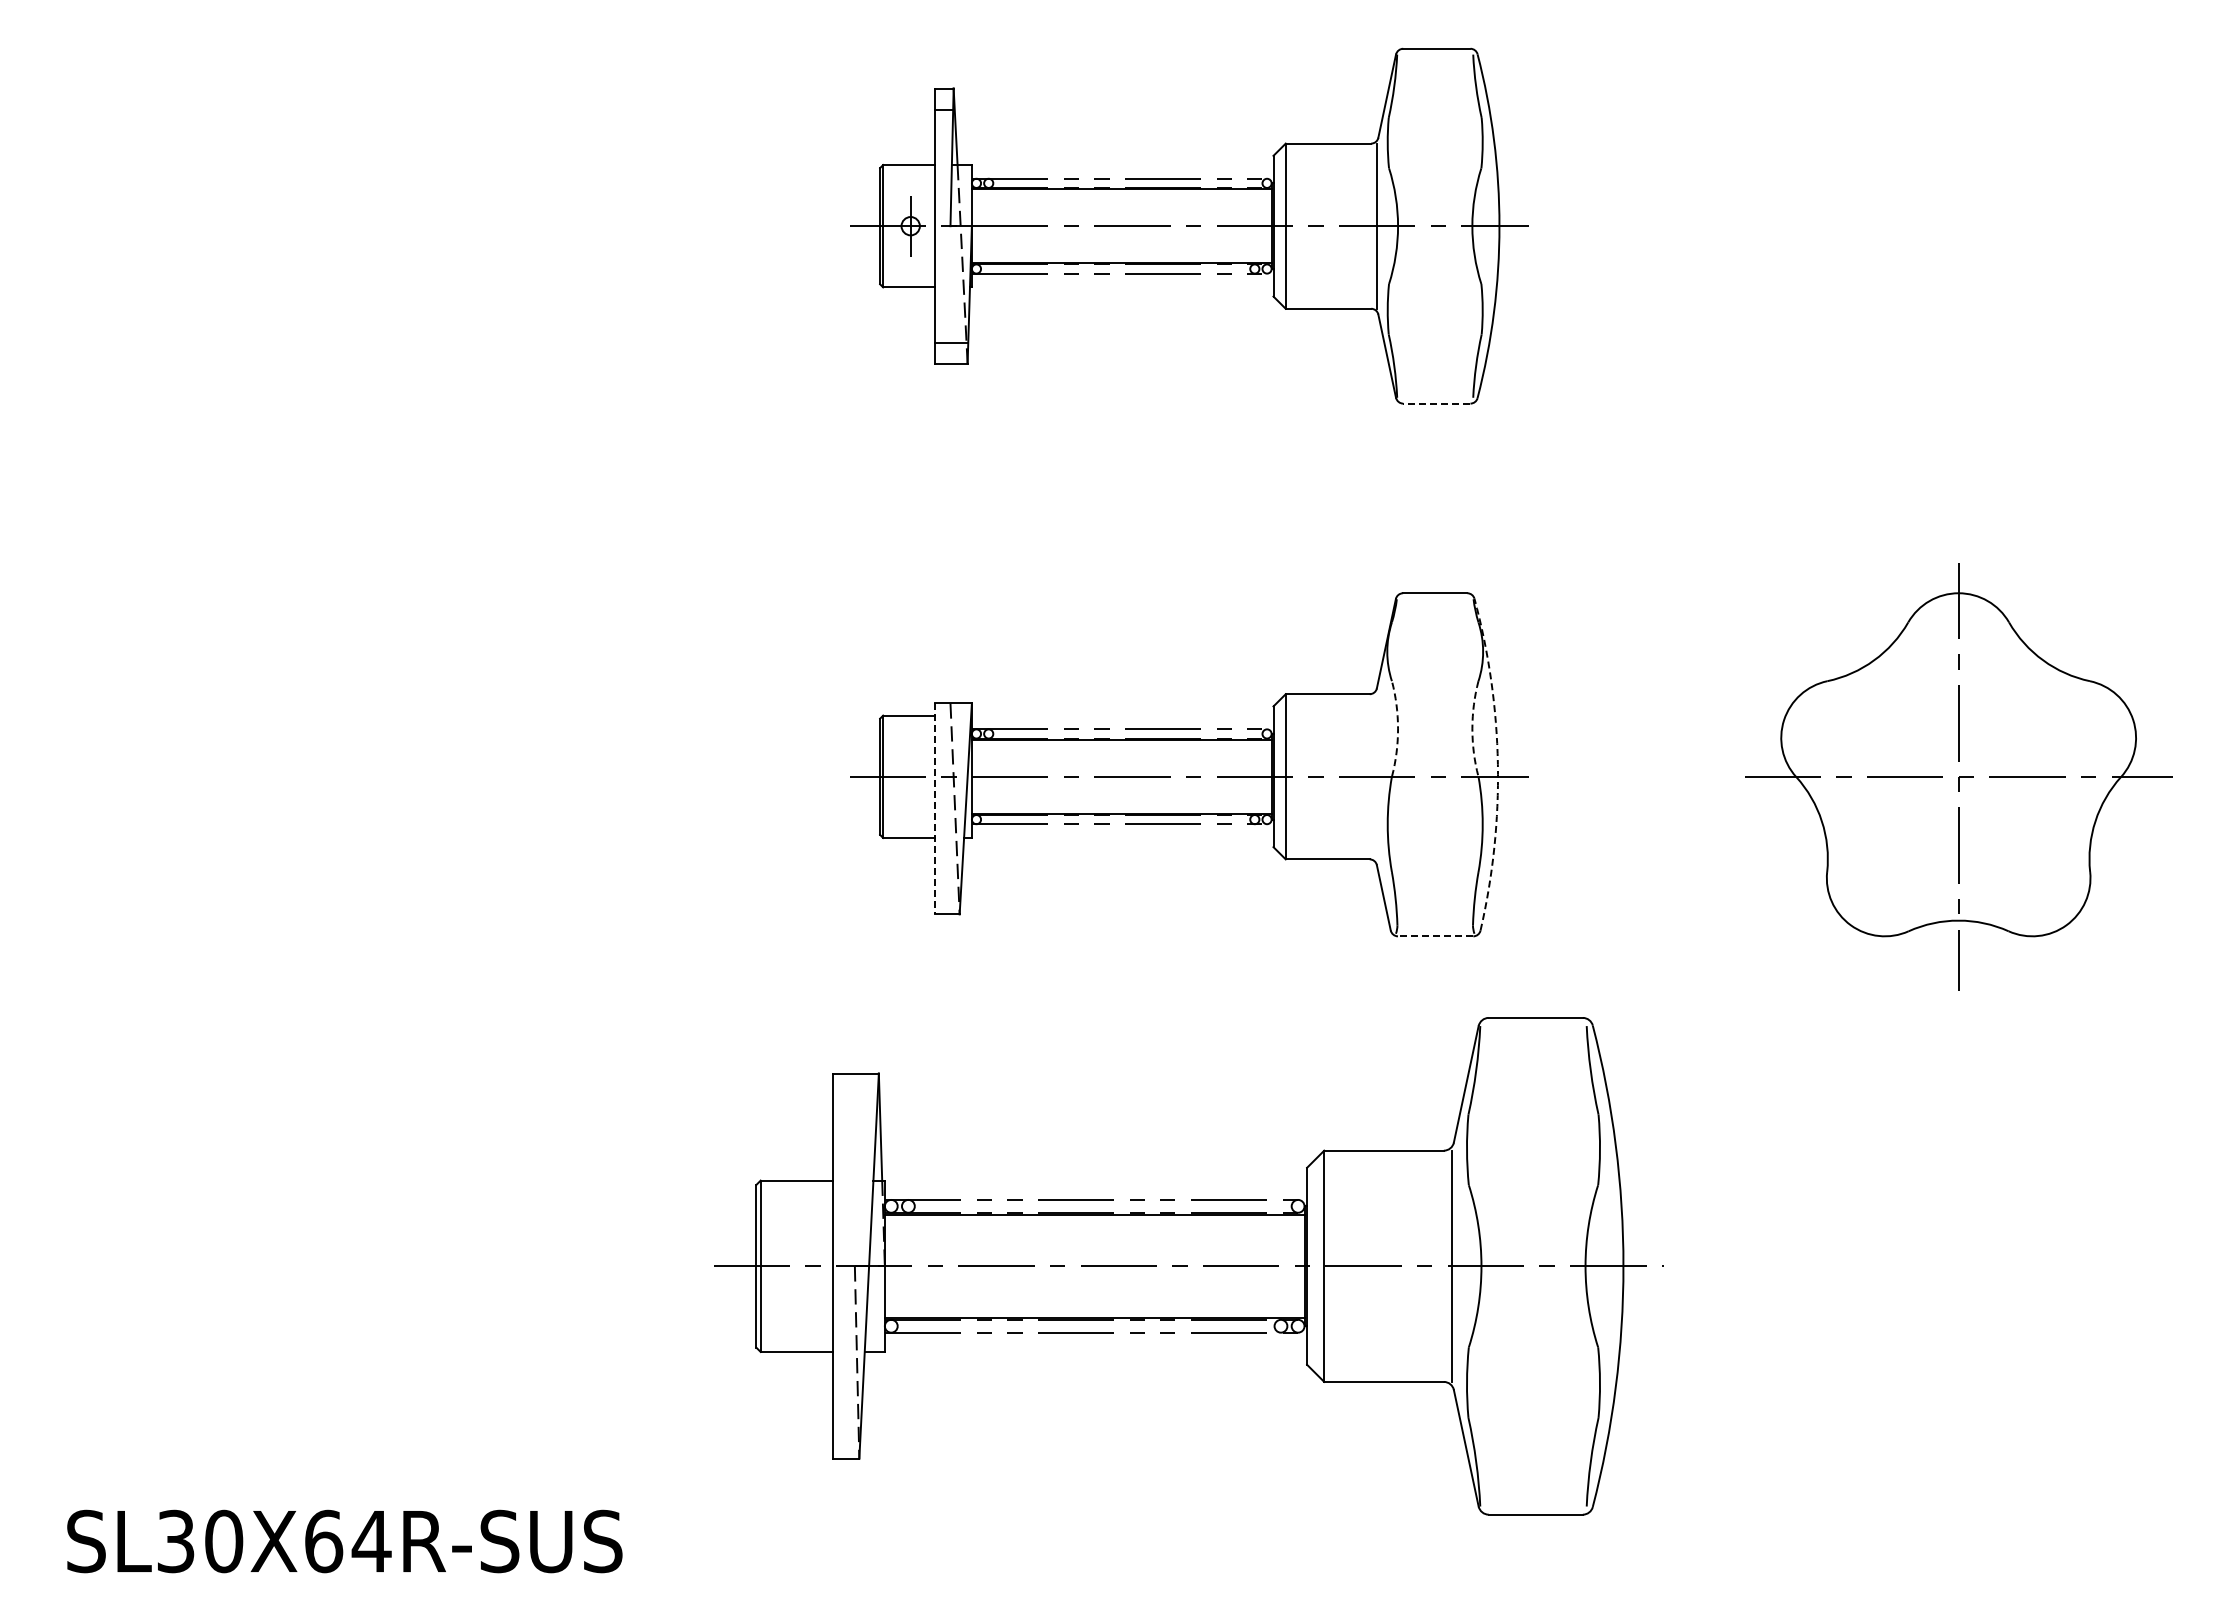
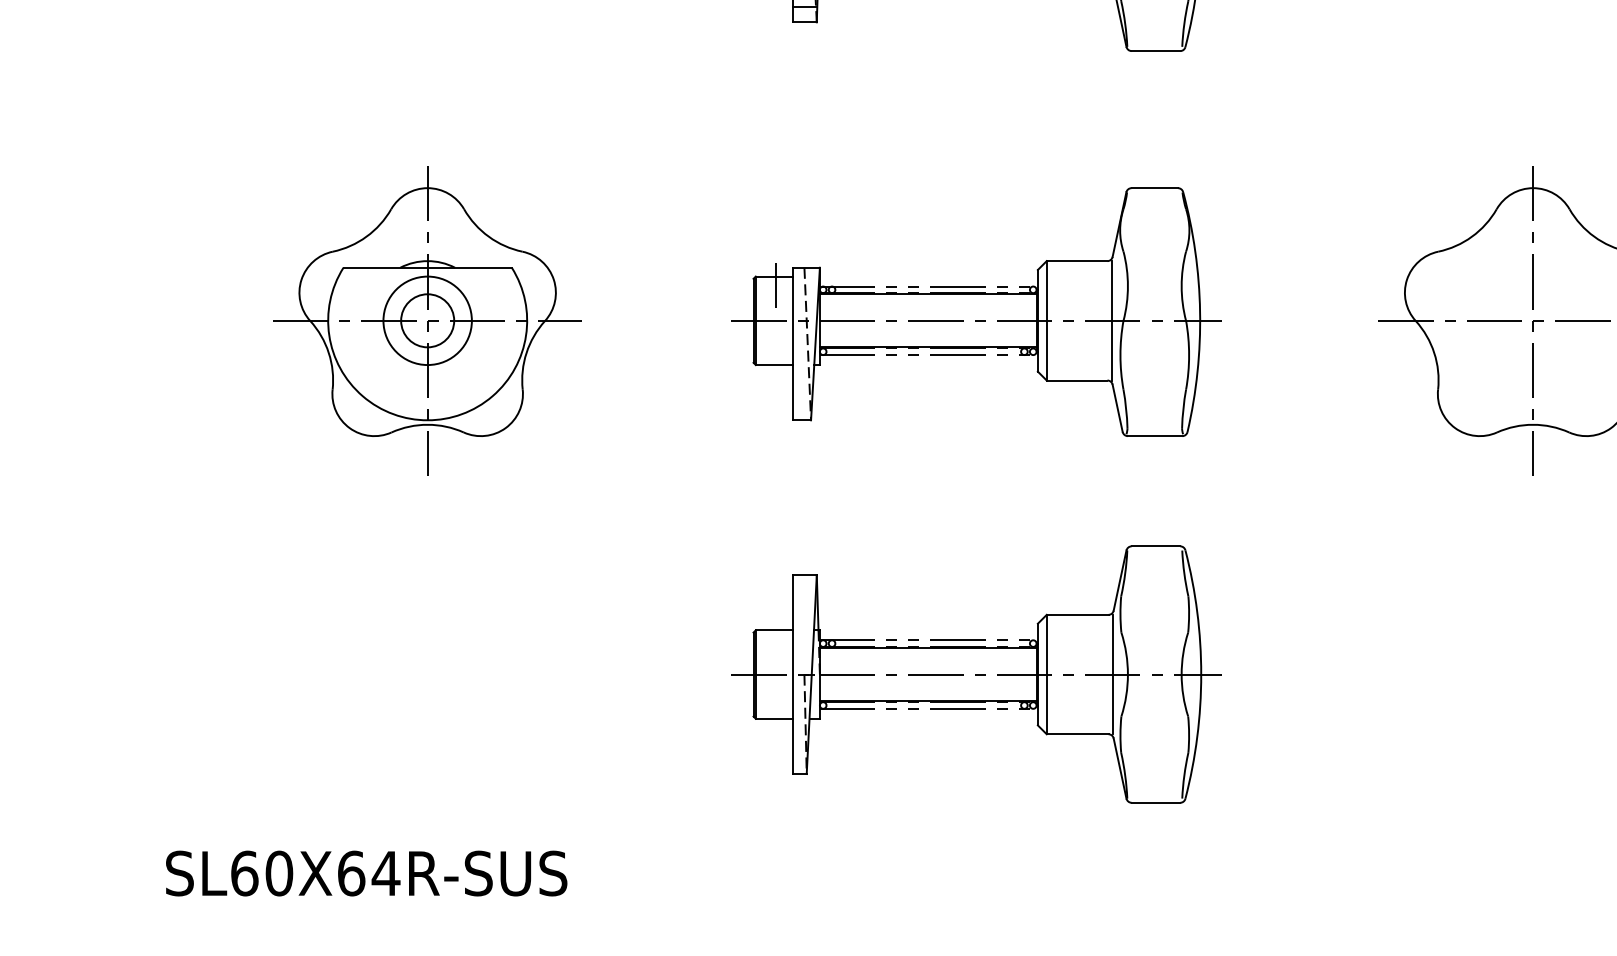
line: (1436, 403) -> (1155, 51), dashed -> solid
line: (910, 727) -> (775, 285), added
arc: (1398, 728) -> (1128, 285), dashed -> solid
arc: (1472, 728) -> (1181, 285), dashed -> solid
arc: (1497, 764) -> (1199, 311), dashed -> solid
part: (428, 776) -> (427, 320), added
line: (1375, 776) -> (1111, 320), added
line: (935, 808) -> (793, 343), dashed -> solid
line: (1435, 936) -> (1154, 436), dashed -> solid
part: (1189, 1265) -> (977, 674), size x0.71
text: (176, 1541) -> (244, 873), SL30X64R-SUS -> SL60X64R-SUS

